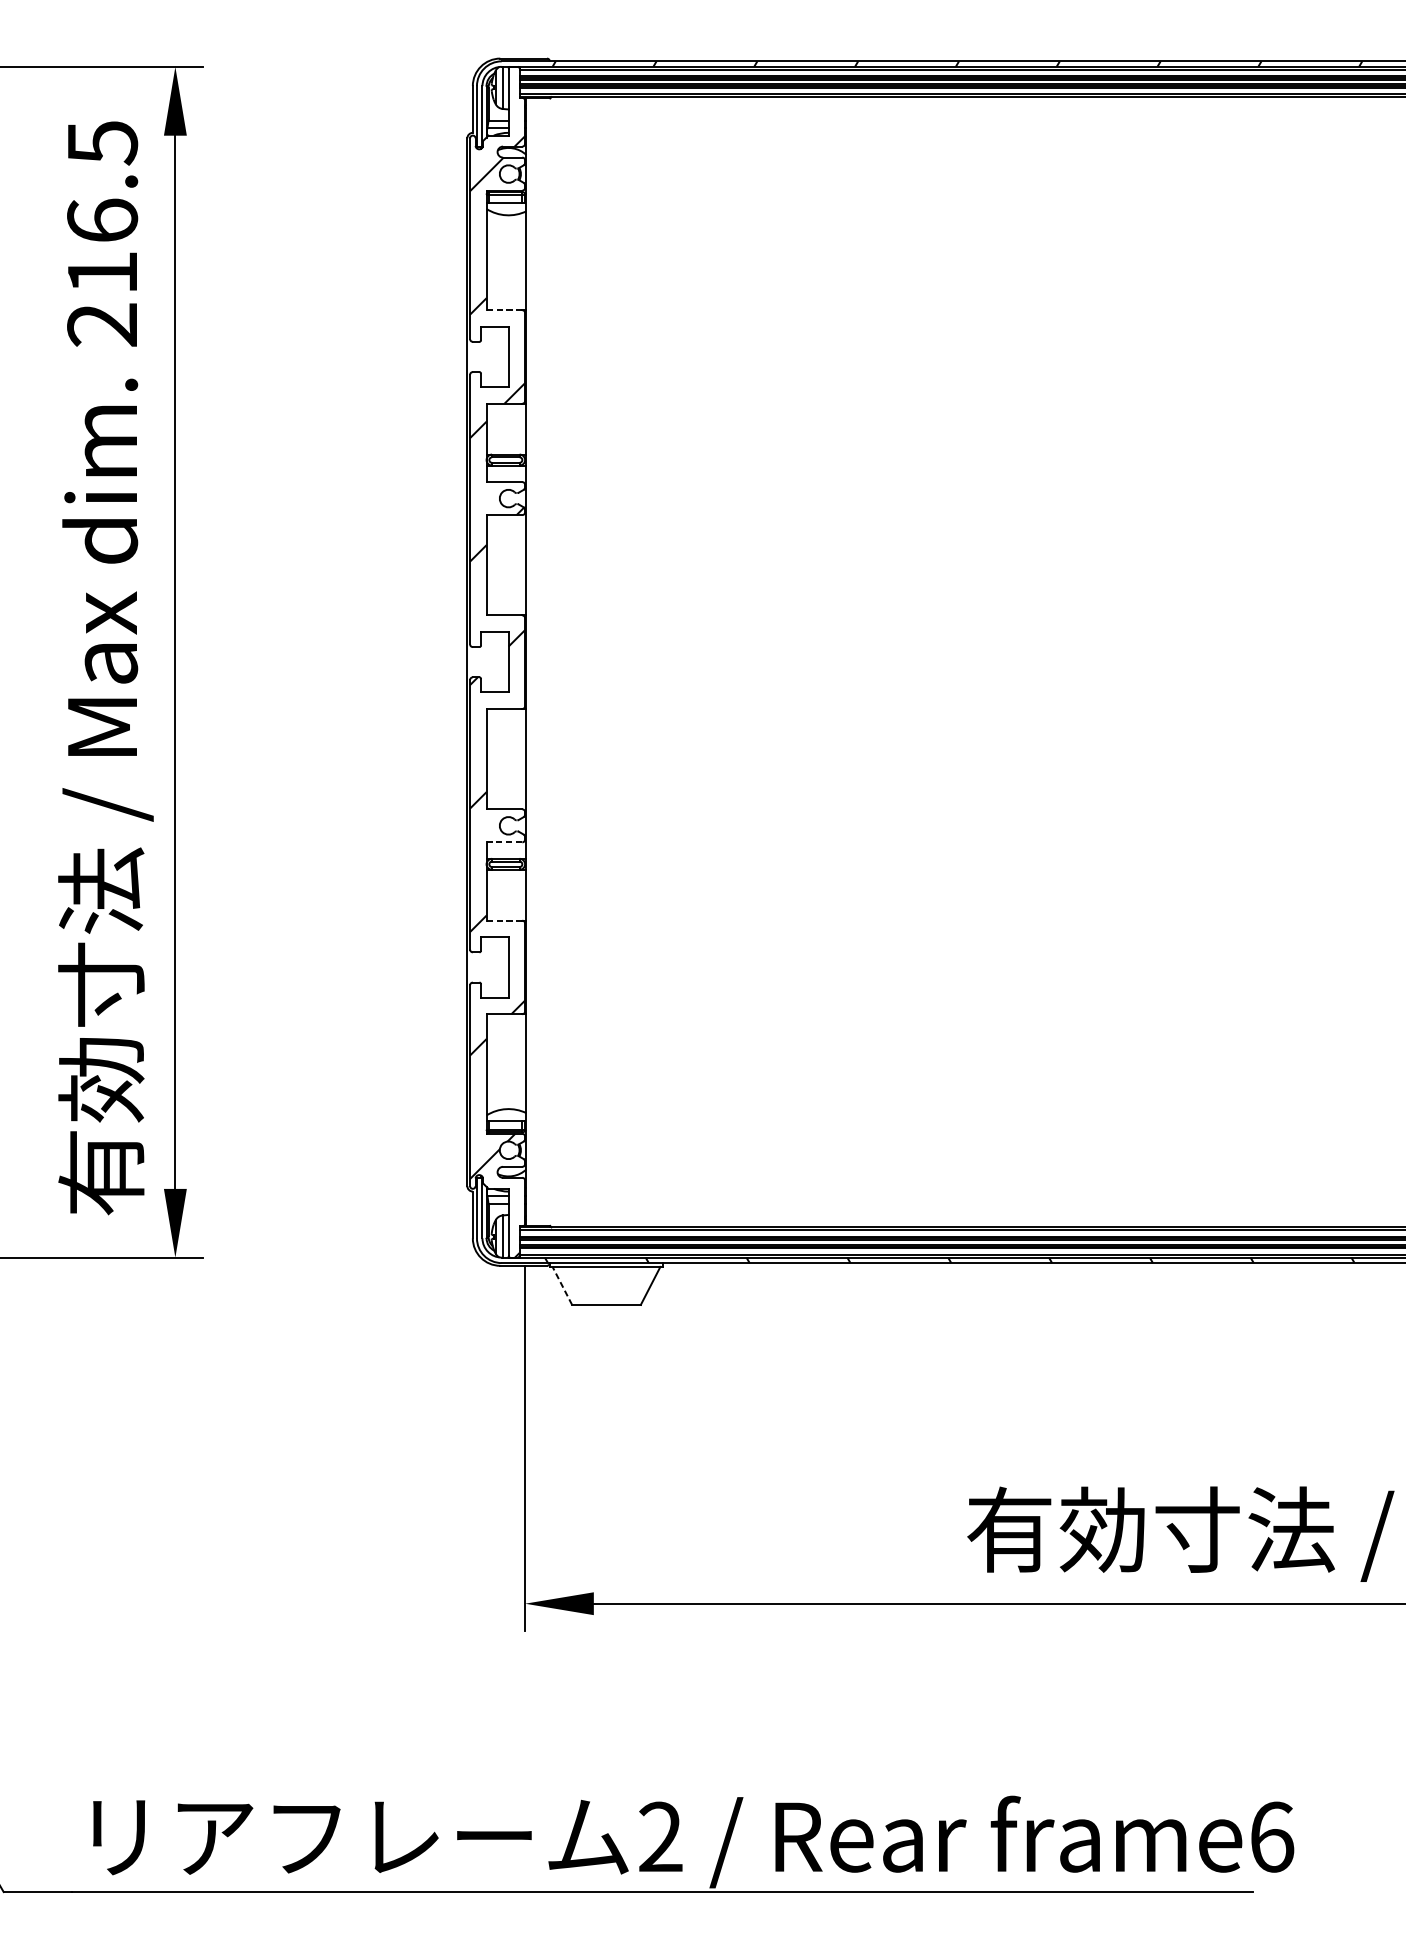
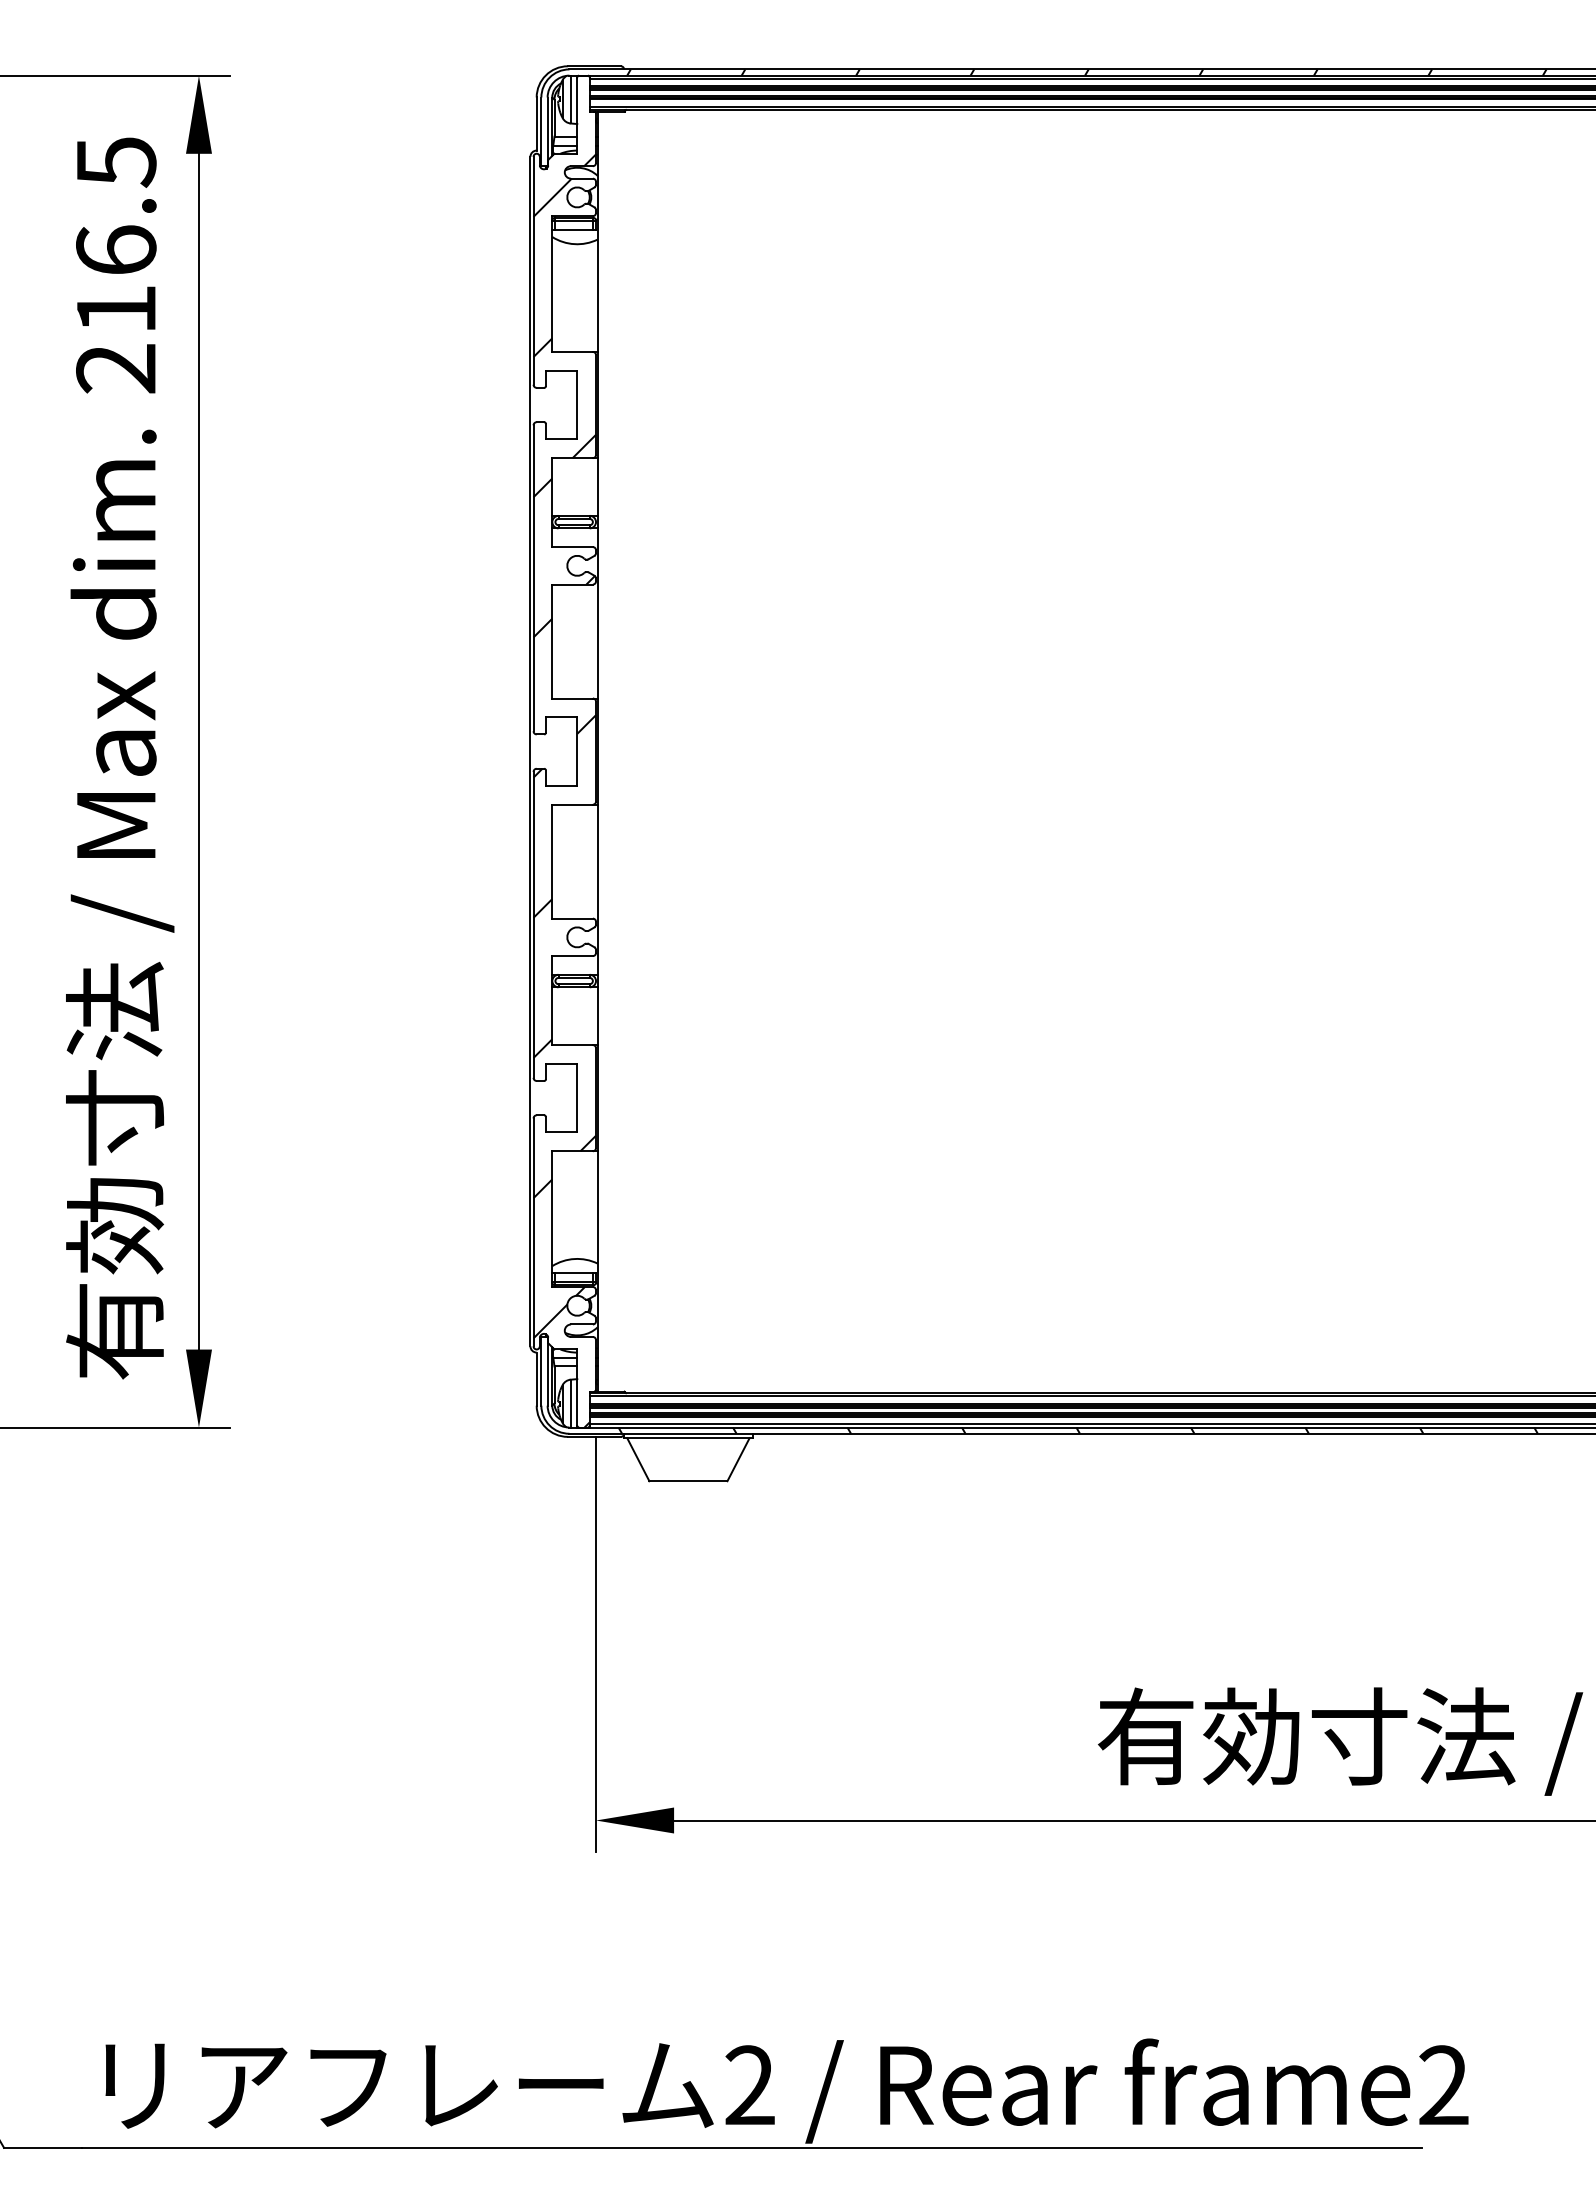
line: (504, 309) -> (572, 351), dashed -> solid
line: (505, 842) -> (573, 956), dashed -> solid
line: (504, 921) -> (572, 1045), dashed -> solid
line: (562, 1285) -> (638, 1459), dashed -> solid
text: (1272, 1837) -> (1444, 2085), frame6 -> frame2

